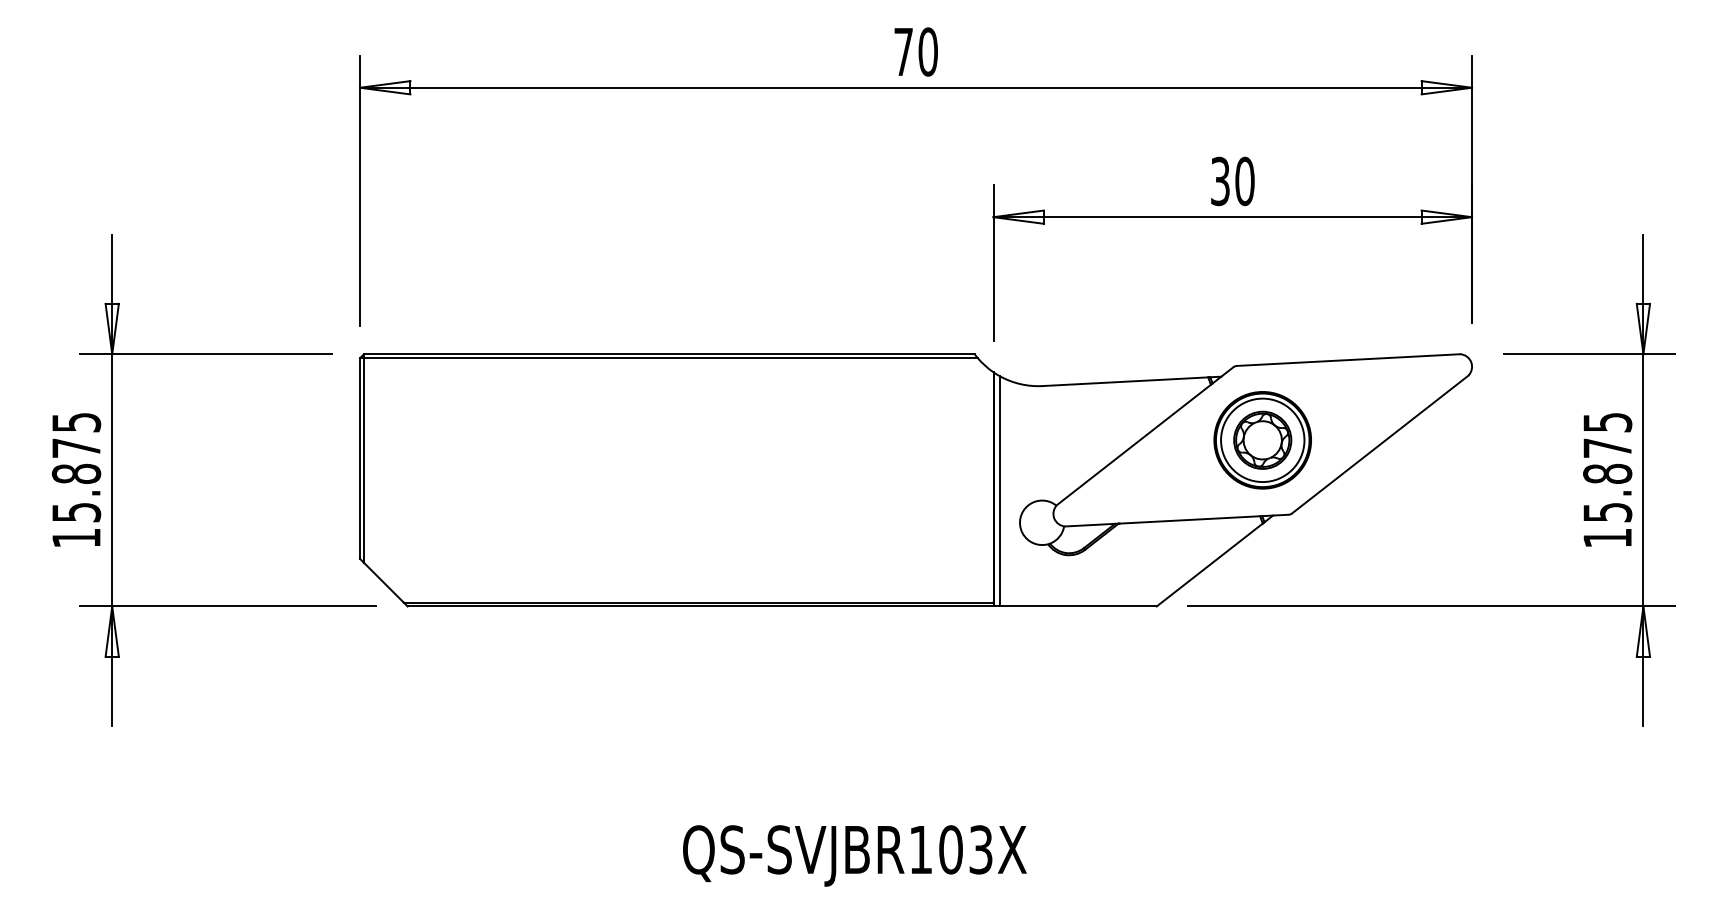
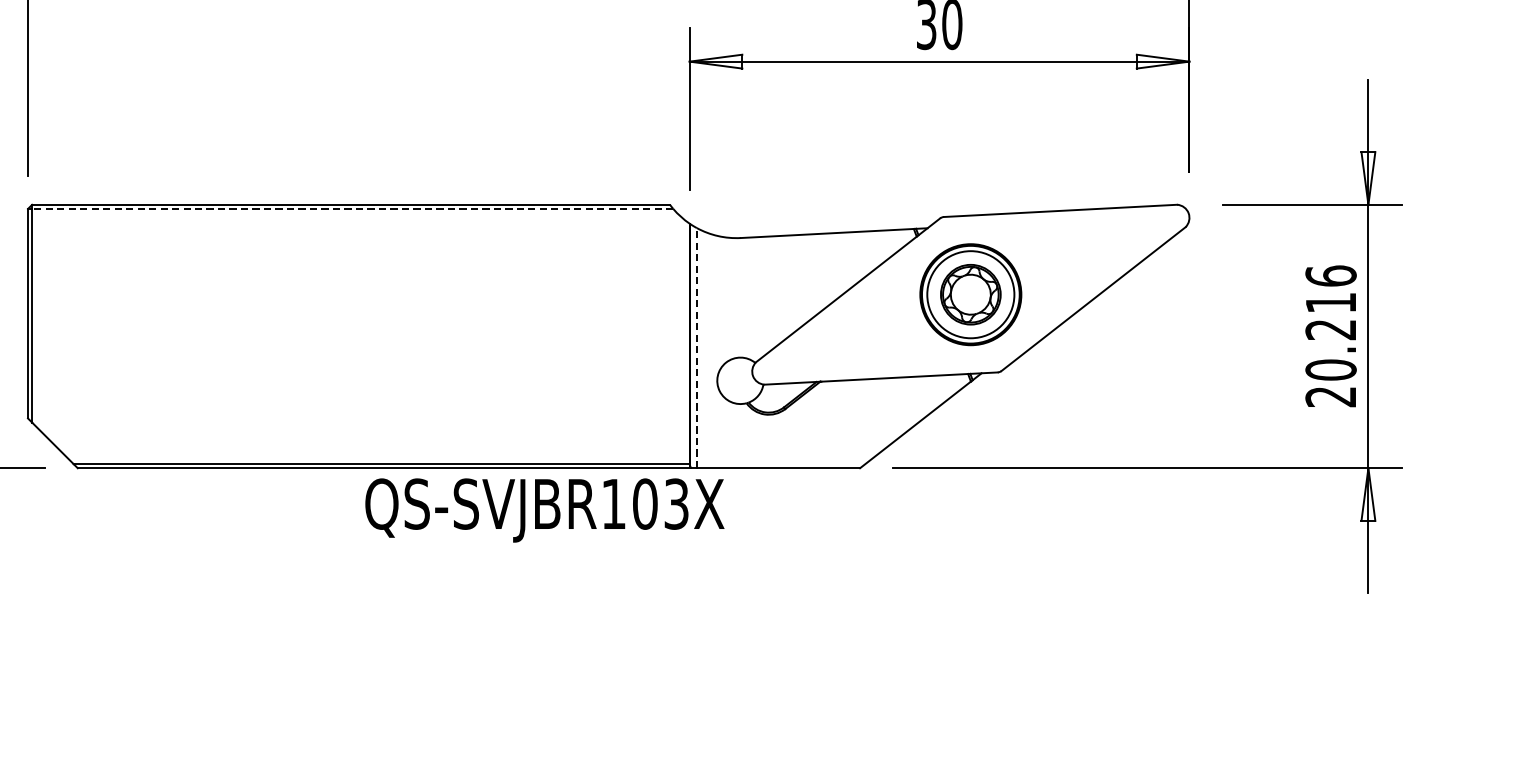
line: (670, 358) -> (352, 209), solid -> dashed
text: (1607, 479) -> (1330, 335), 15.875 -> 20.216
line: (1000, 491) -> (696, 348), solid -> dashed
text: (854, 855) -> (544, 510), moved

